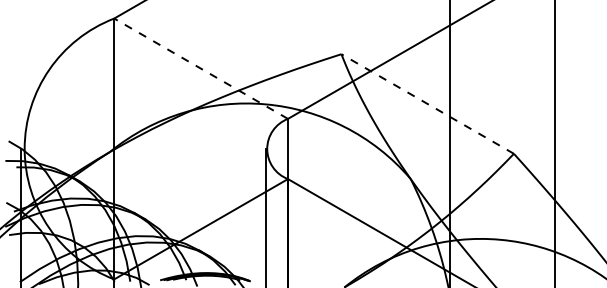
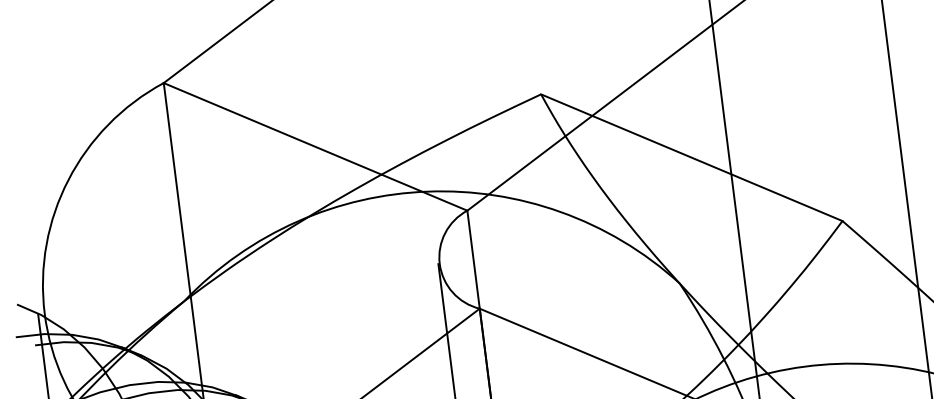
line: (200, 68) -> (314, 146), dashed -> solid
line: (427, 104) -> (691, 158), dashed -> solid

